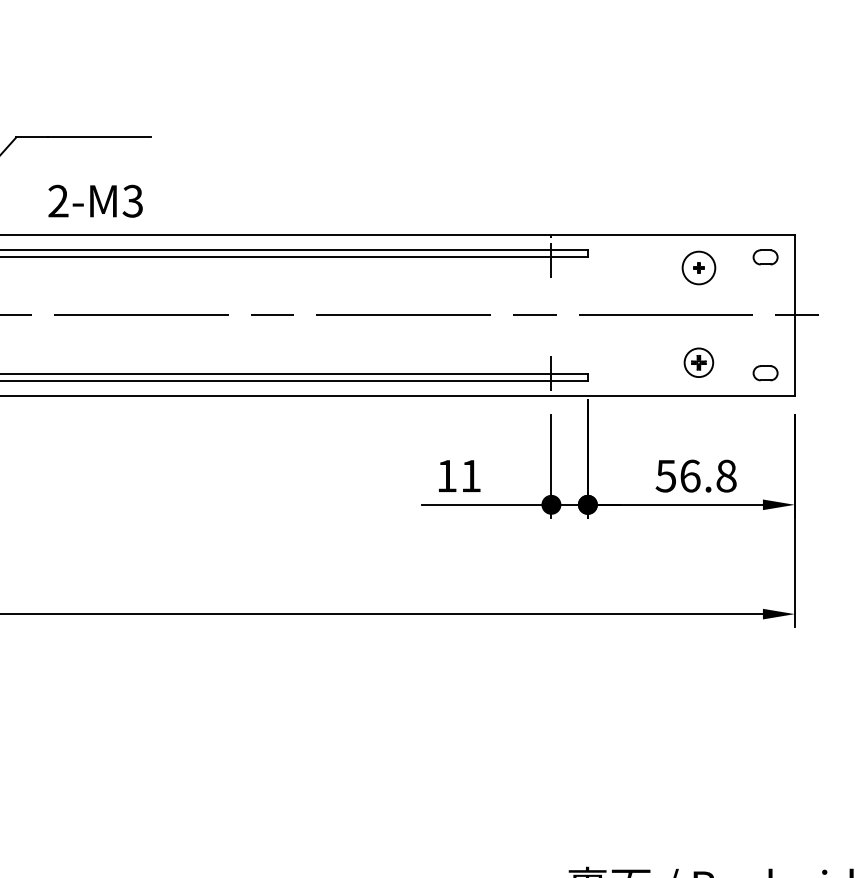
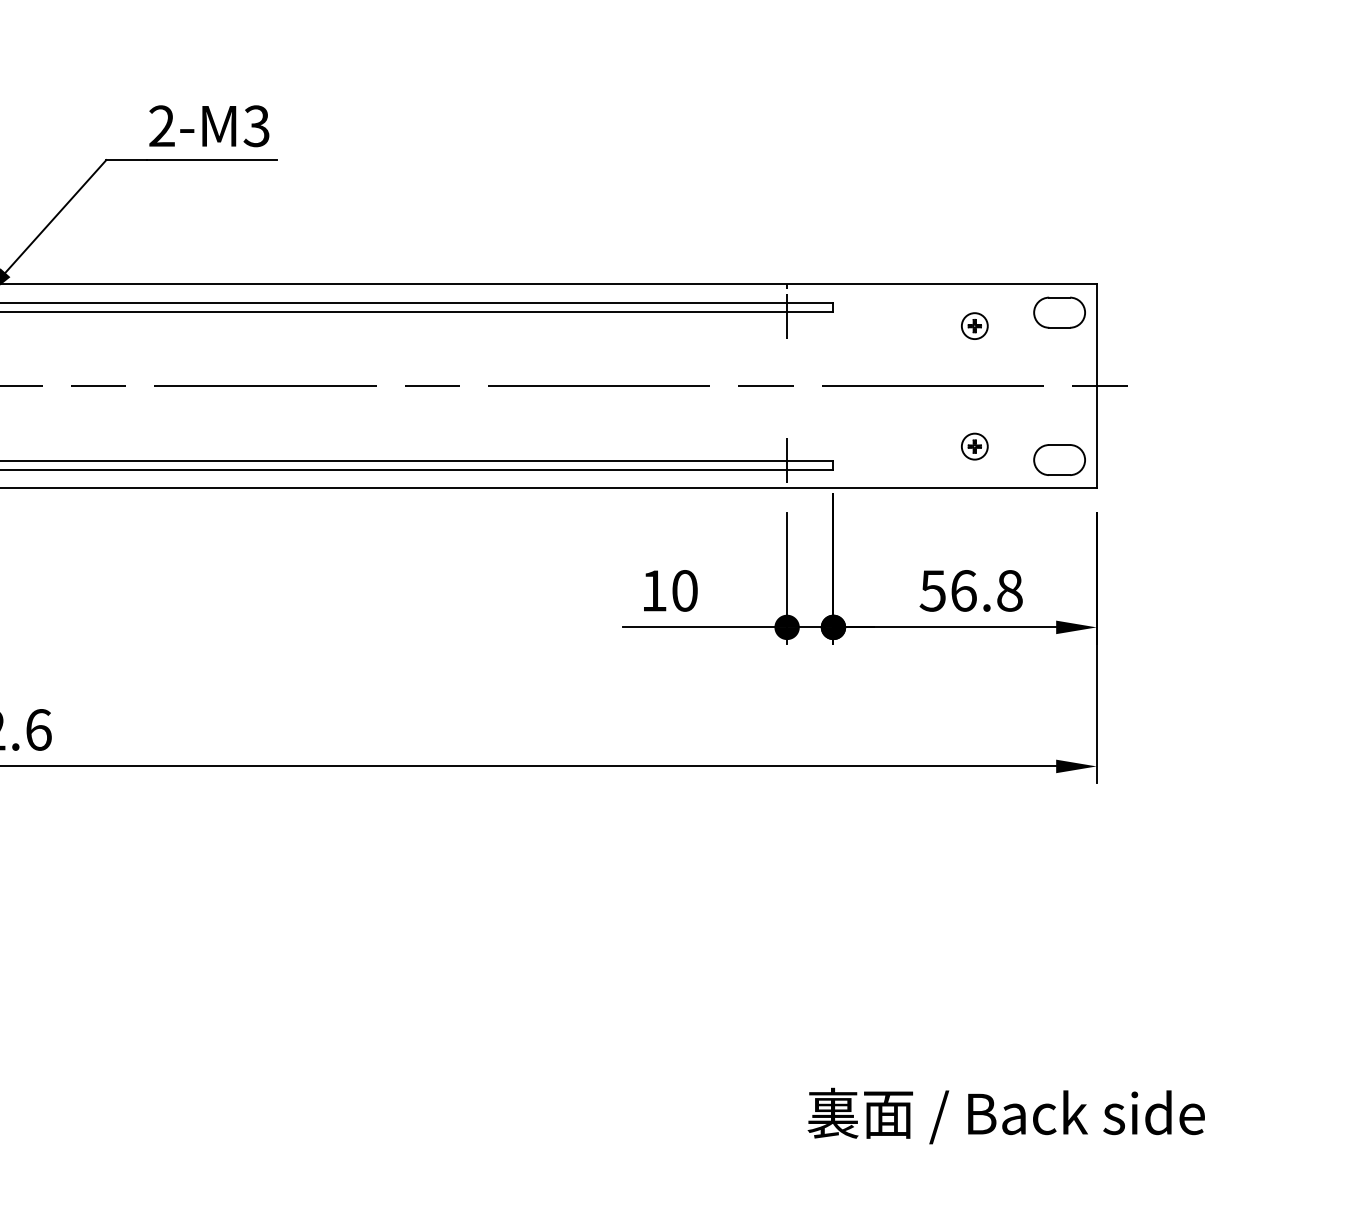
text: (95, 201) -> (209, 126), moved
part: (765, 257) -> (1059, 312), size x1.67
circle: (698, 268) -> (974, 326), size x0.62
part: (698, 362) -> (974, 446), size x0.71
part: (765, 372) -> (1059, 459), size x1.67
text: (470, 475) -> (684, 590), 11 -> 10

